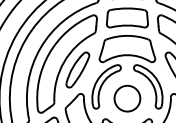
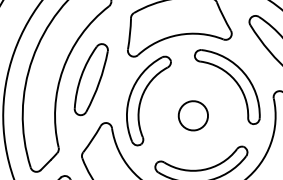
circle: (127, 98) -> (193, 115), size x0.6

